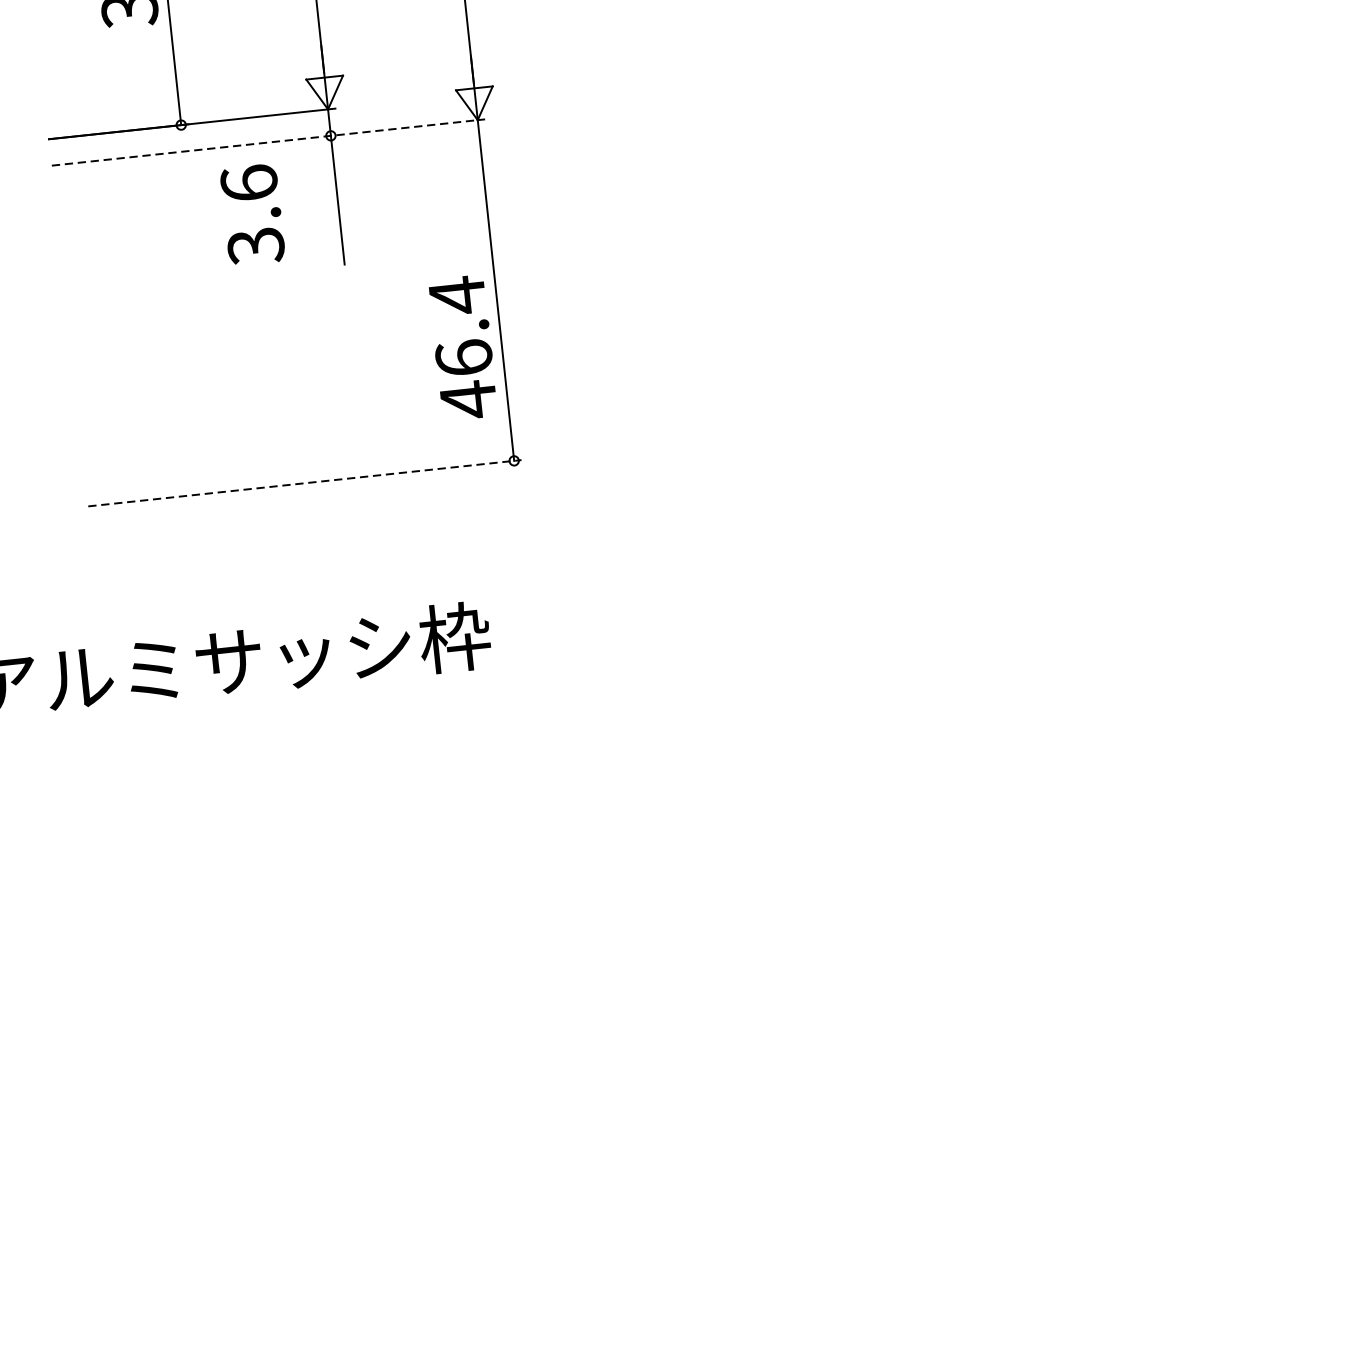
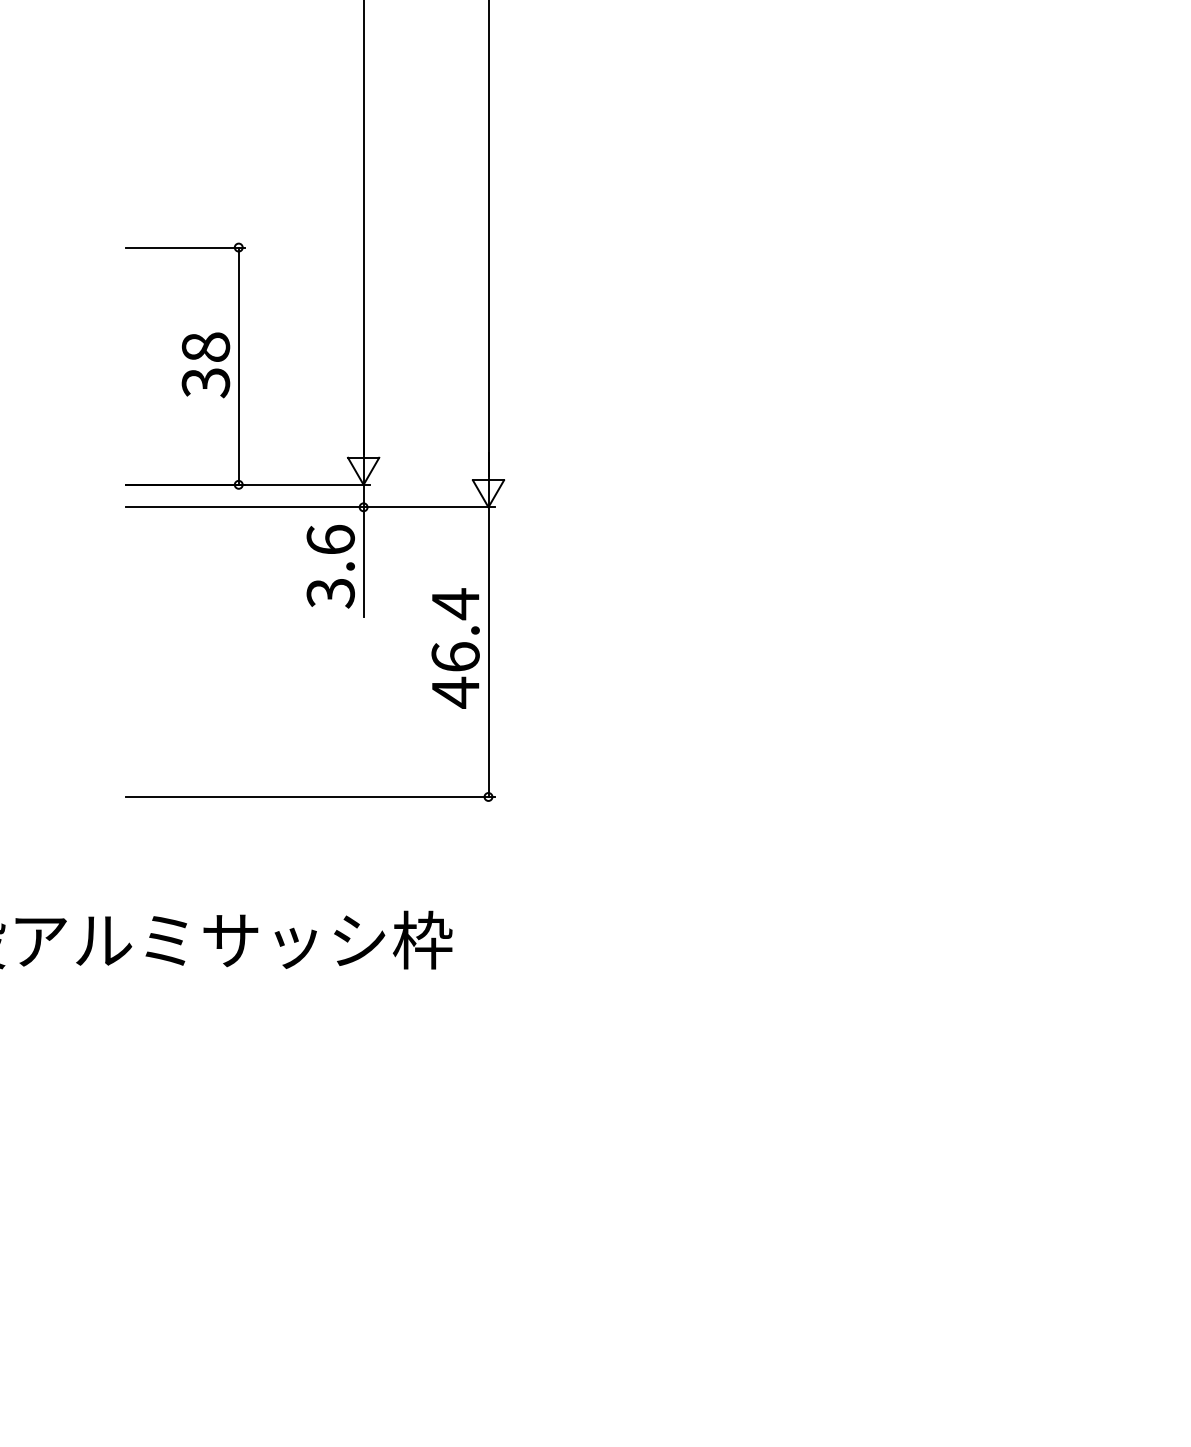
line: (269, 142) -> (311, 507), dashed -> solid
text: (252, 214) -> (330, 566), moved
text: (462, 348) -> (455, 648), moved
line: (305, 482) -> (311, 796), dashed -> solid

